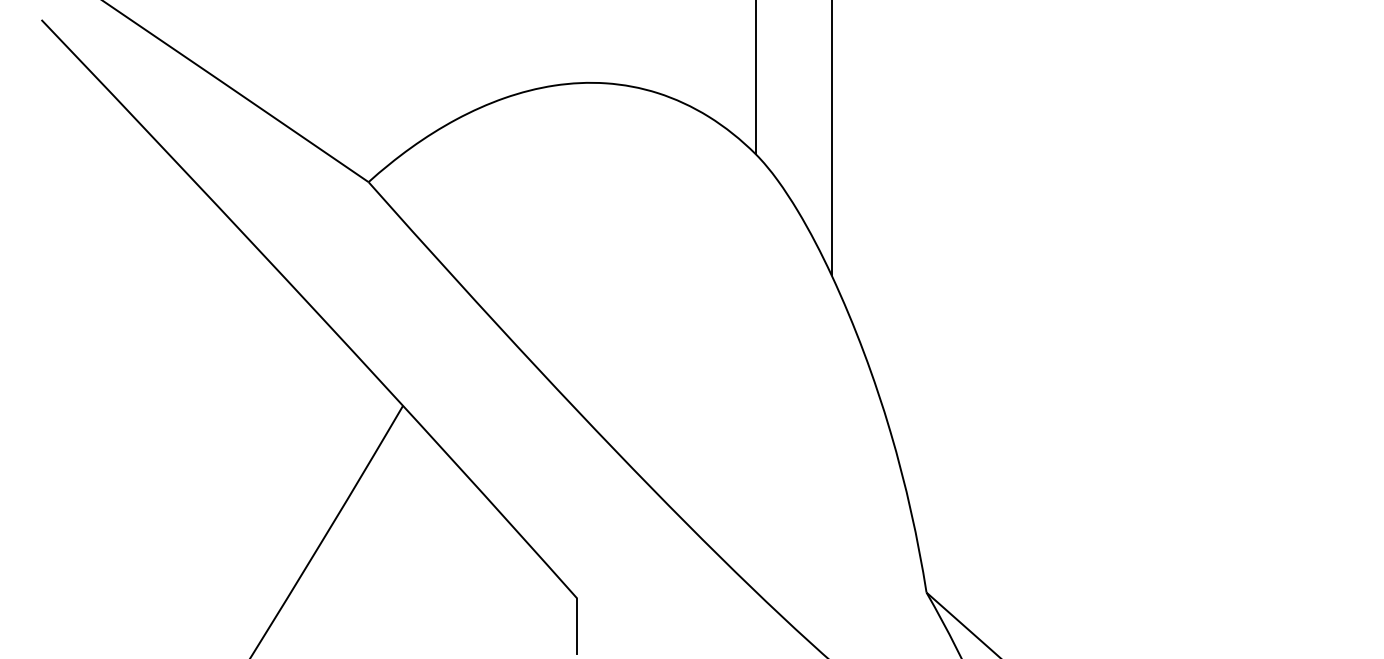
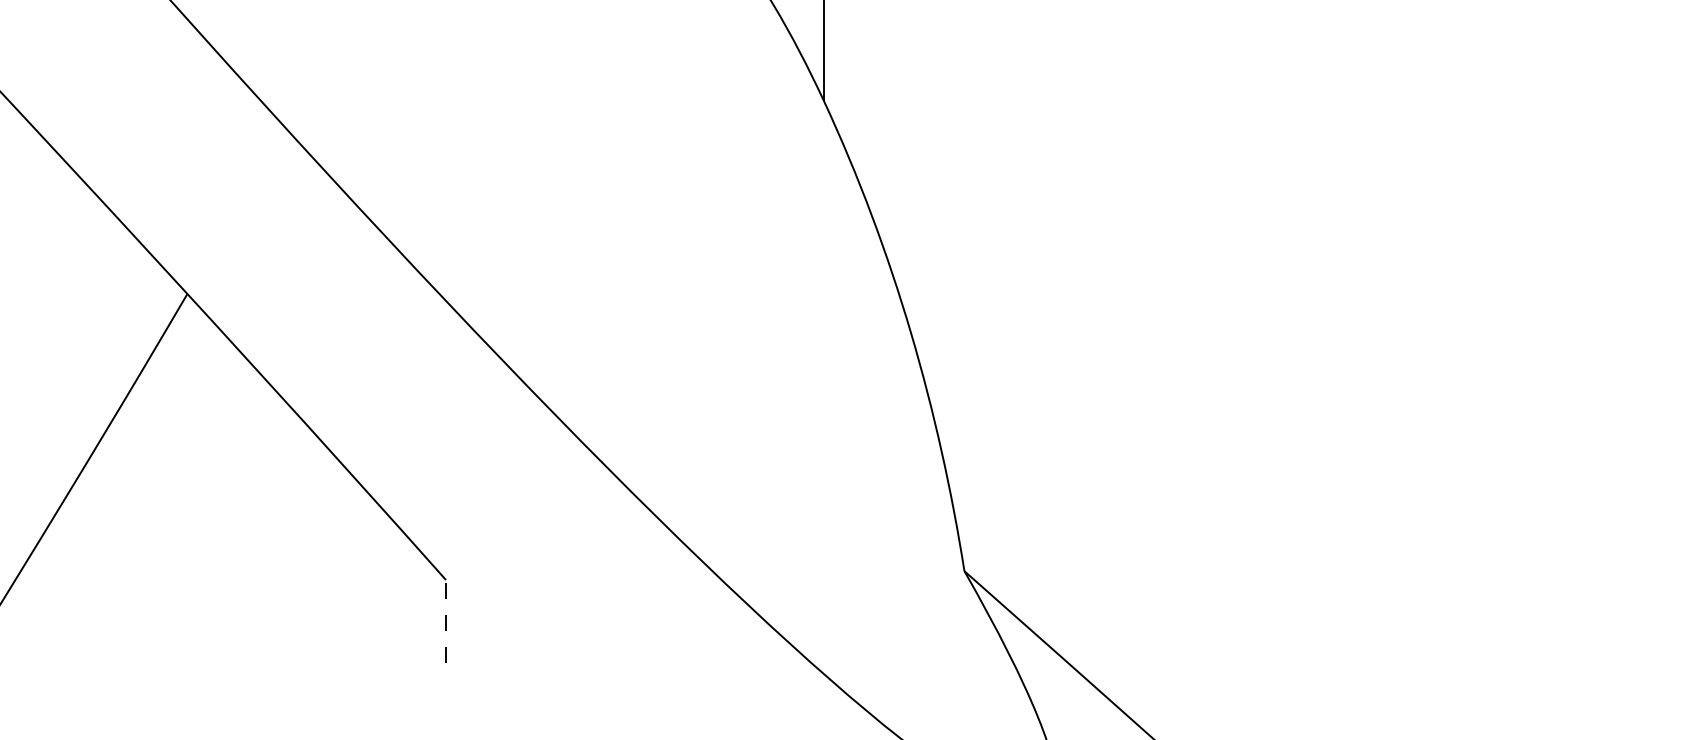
line: (577, 626) -> (446, 621), solid -> dashed

